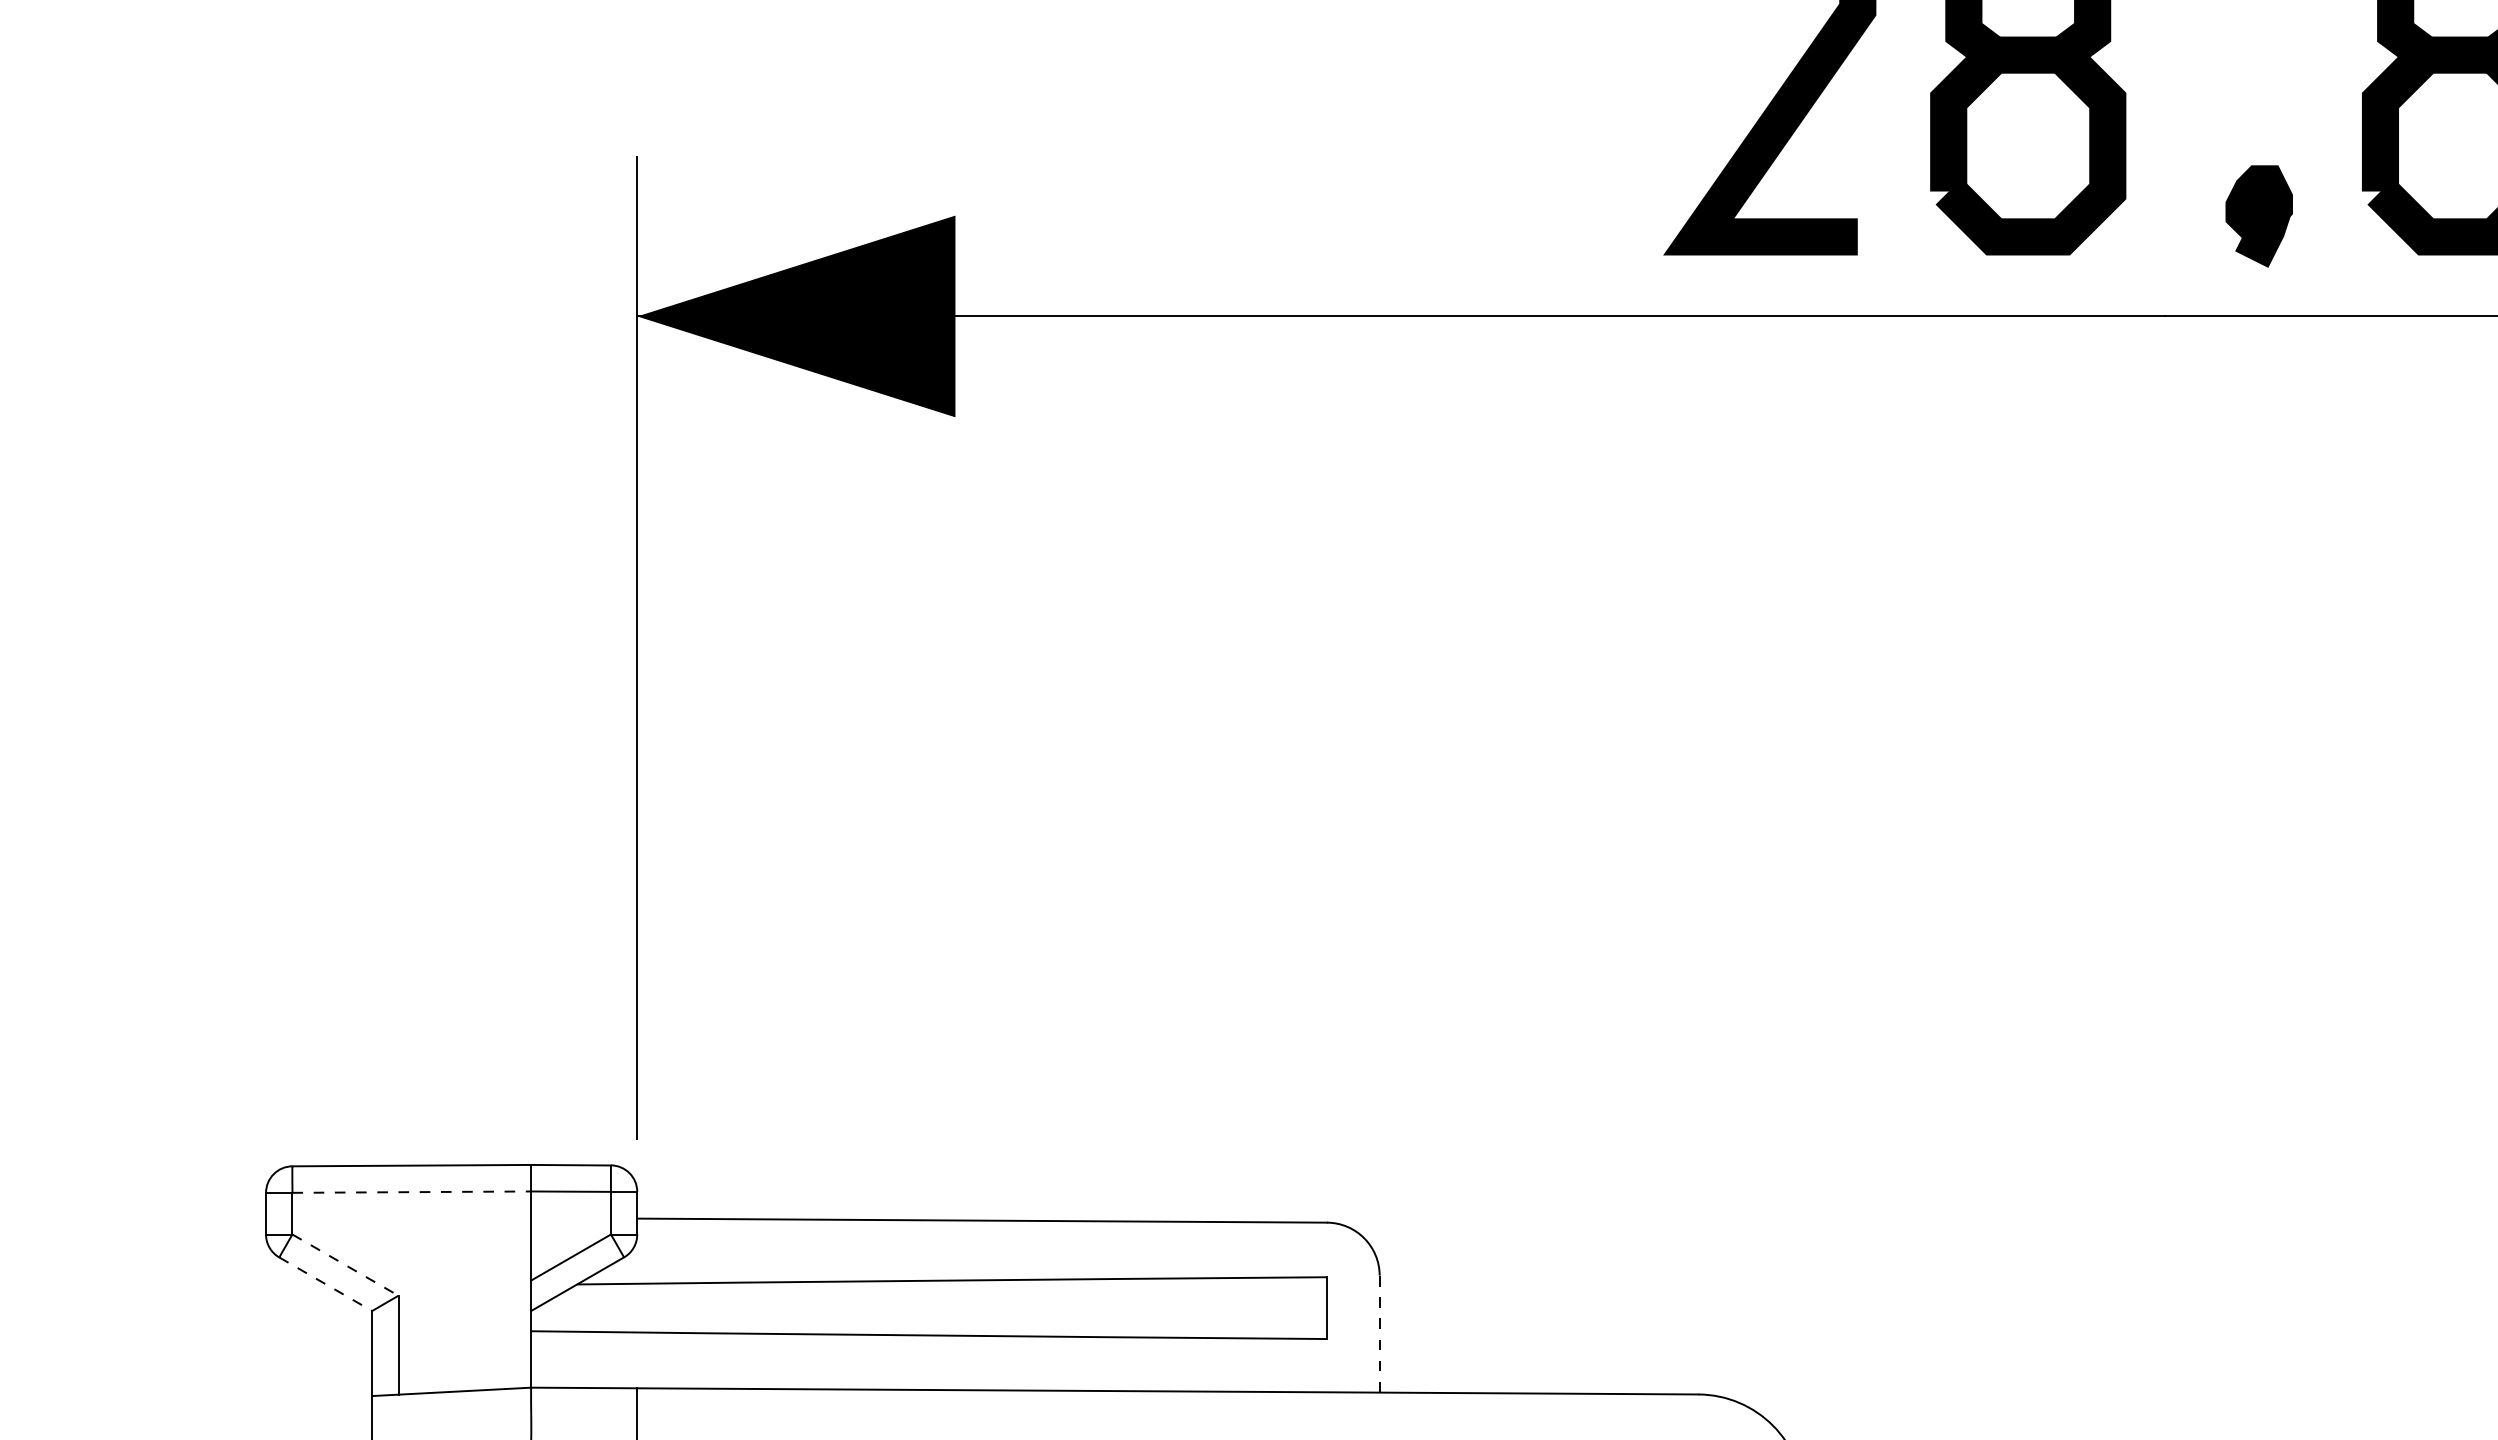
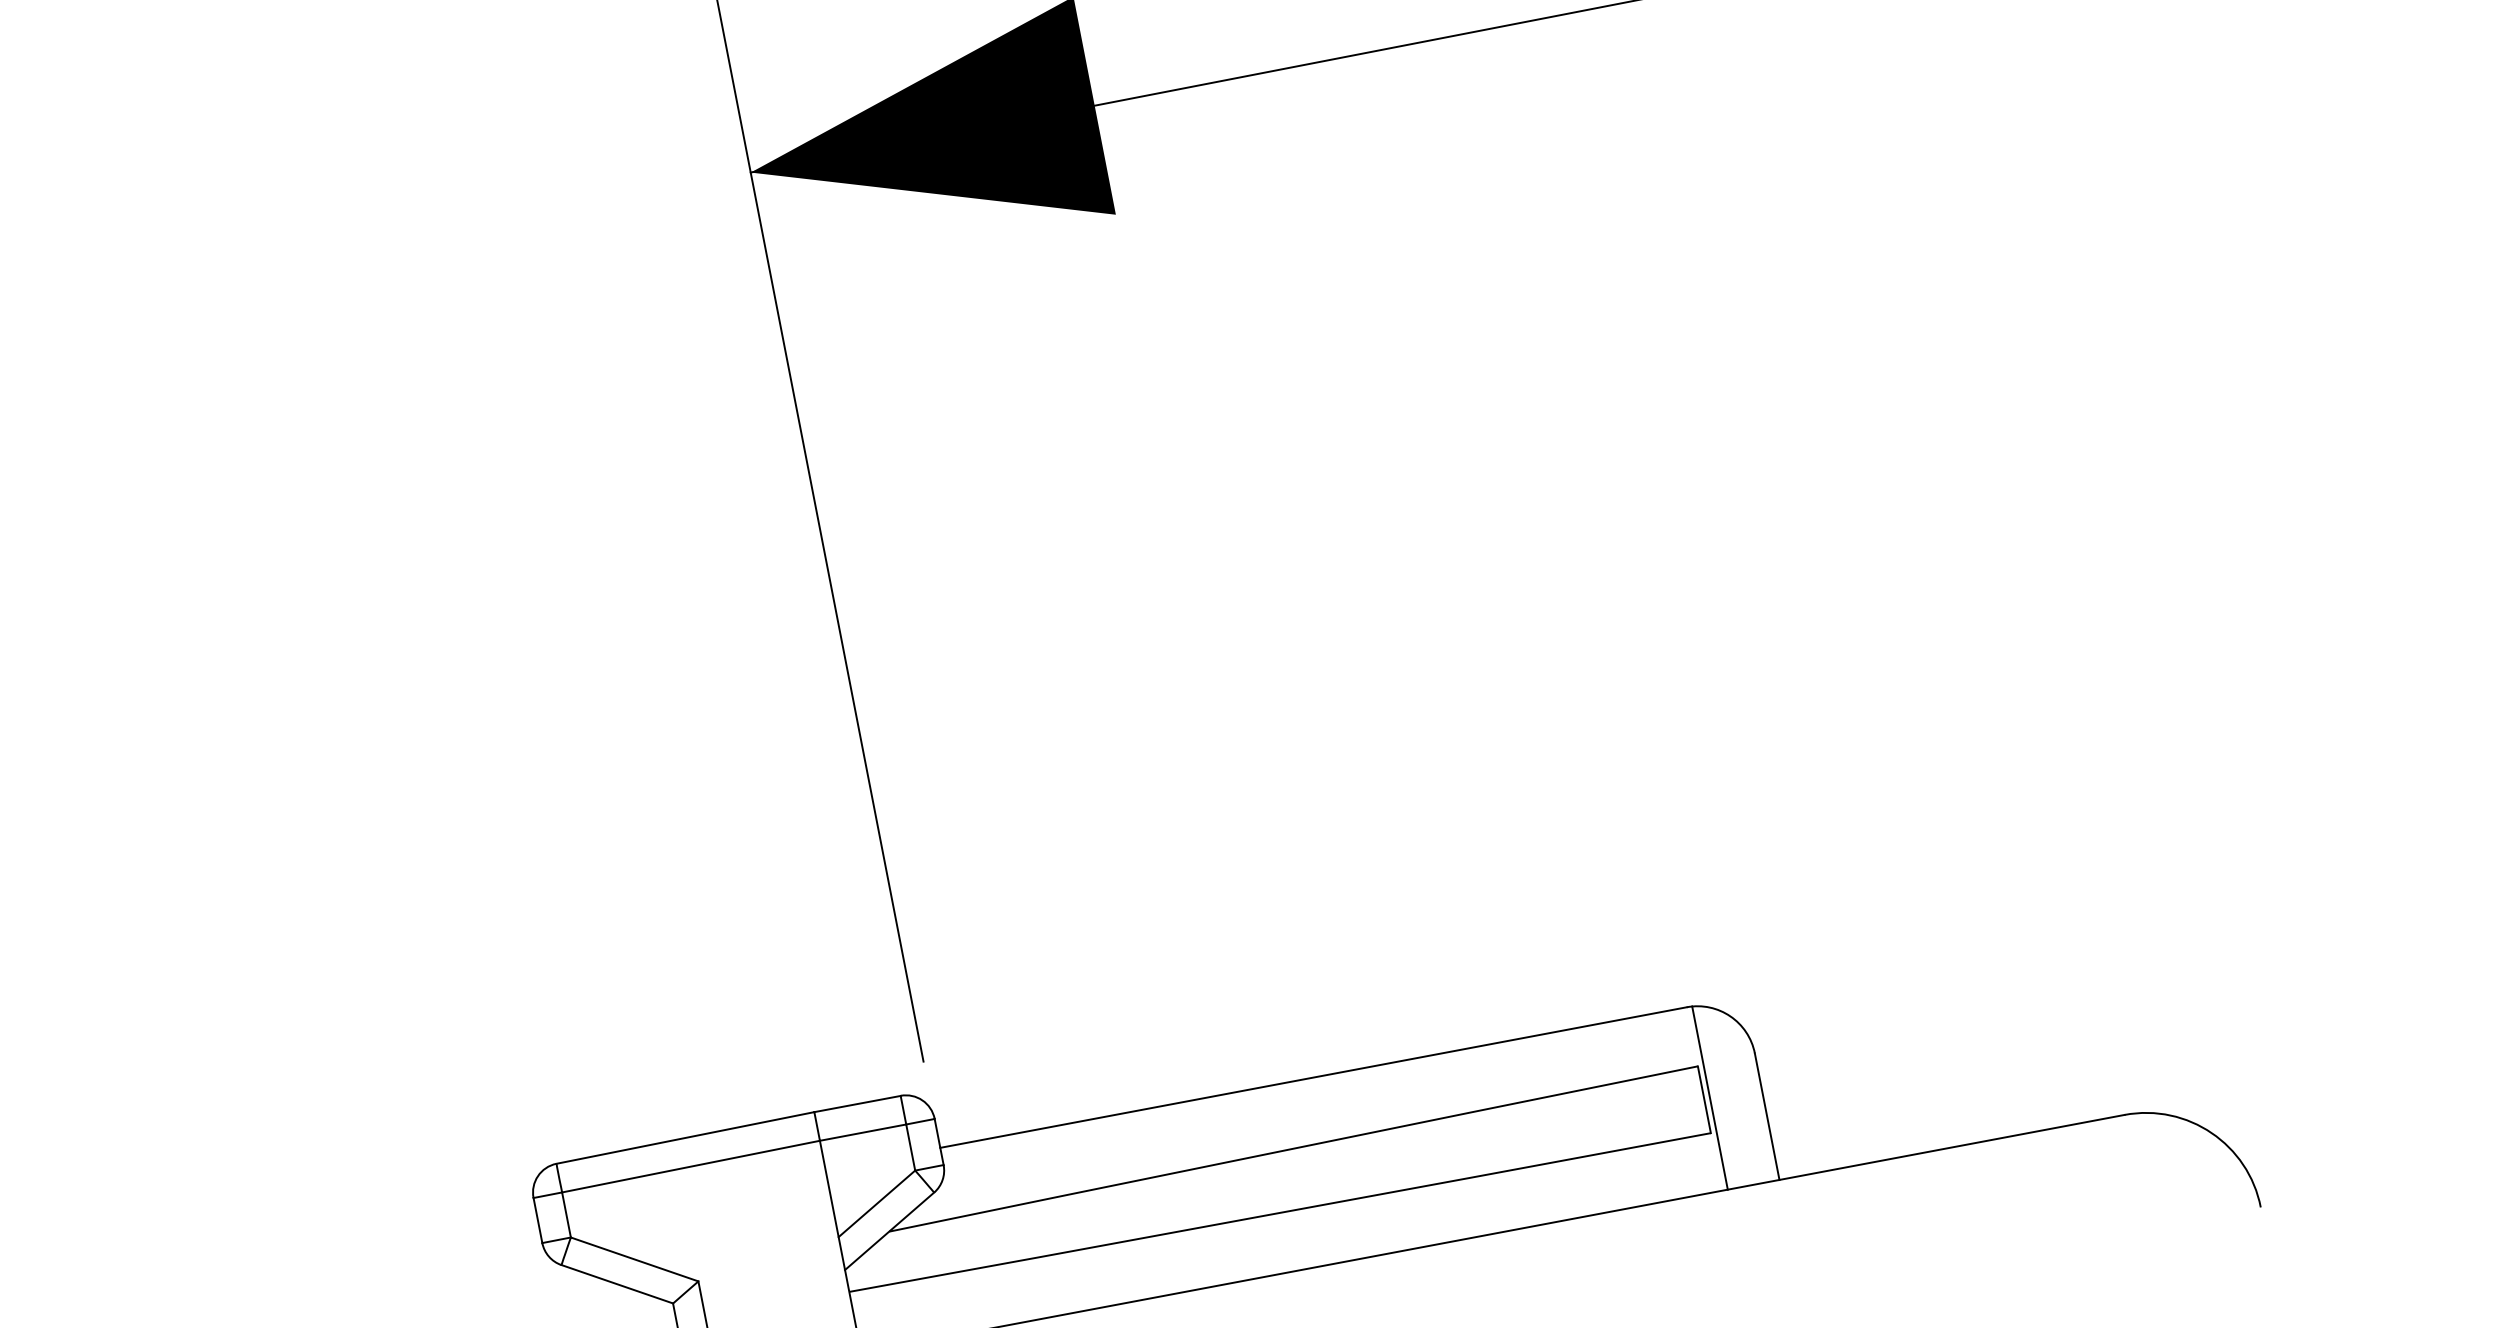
line: (412, 1192) -> (691, 1166), dashed -> solid
line: (345, 1265) -> (634, 1259), dashed -> solid
line: (325, 1284) -> (617, 1284), dashed -> solid
line: (1331, 1307) -> (1709, 1098), added
line: (1379, 1333) -> (1766, 1116), dashed -> solid

